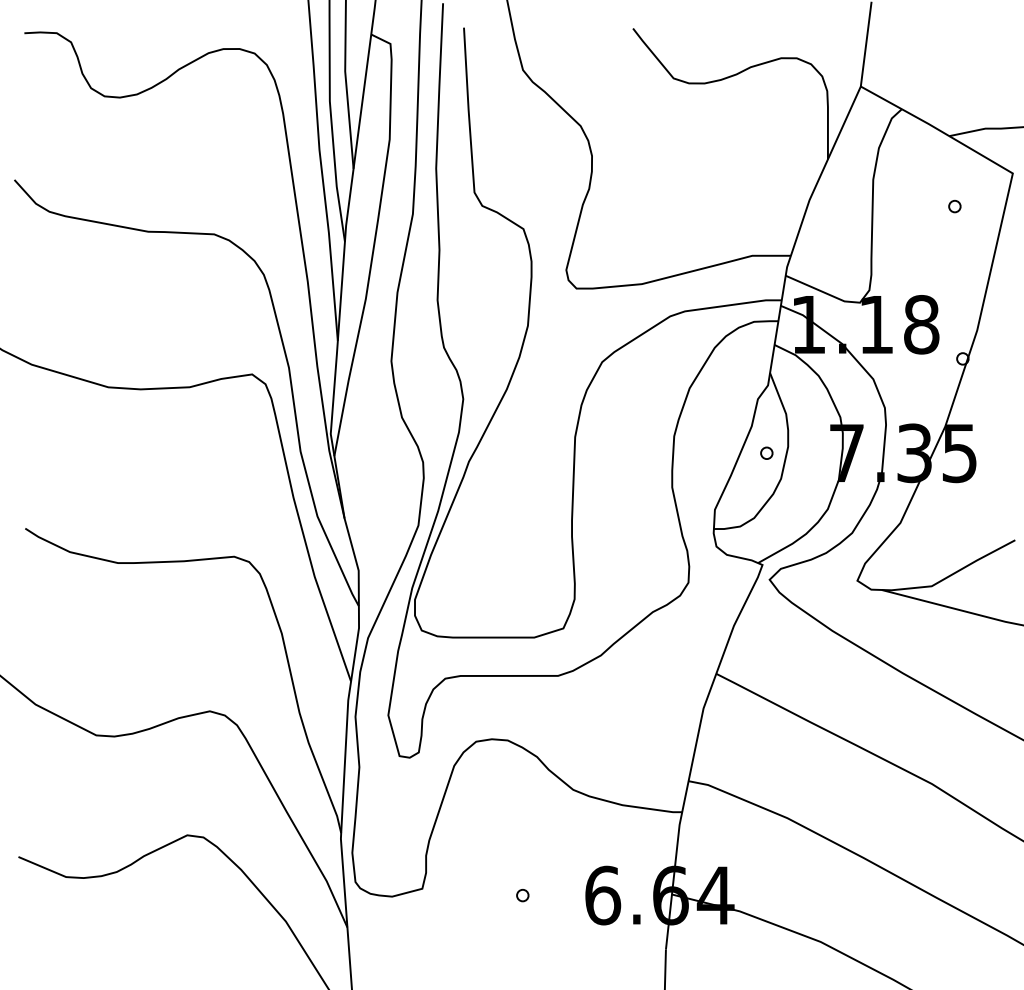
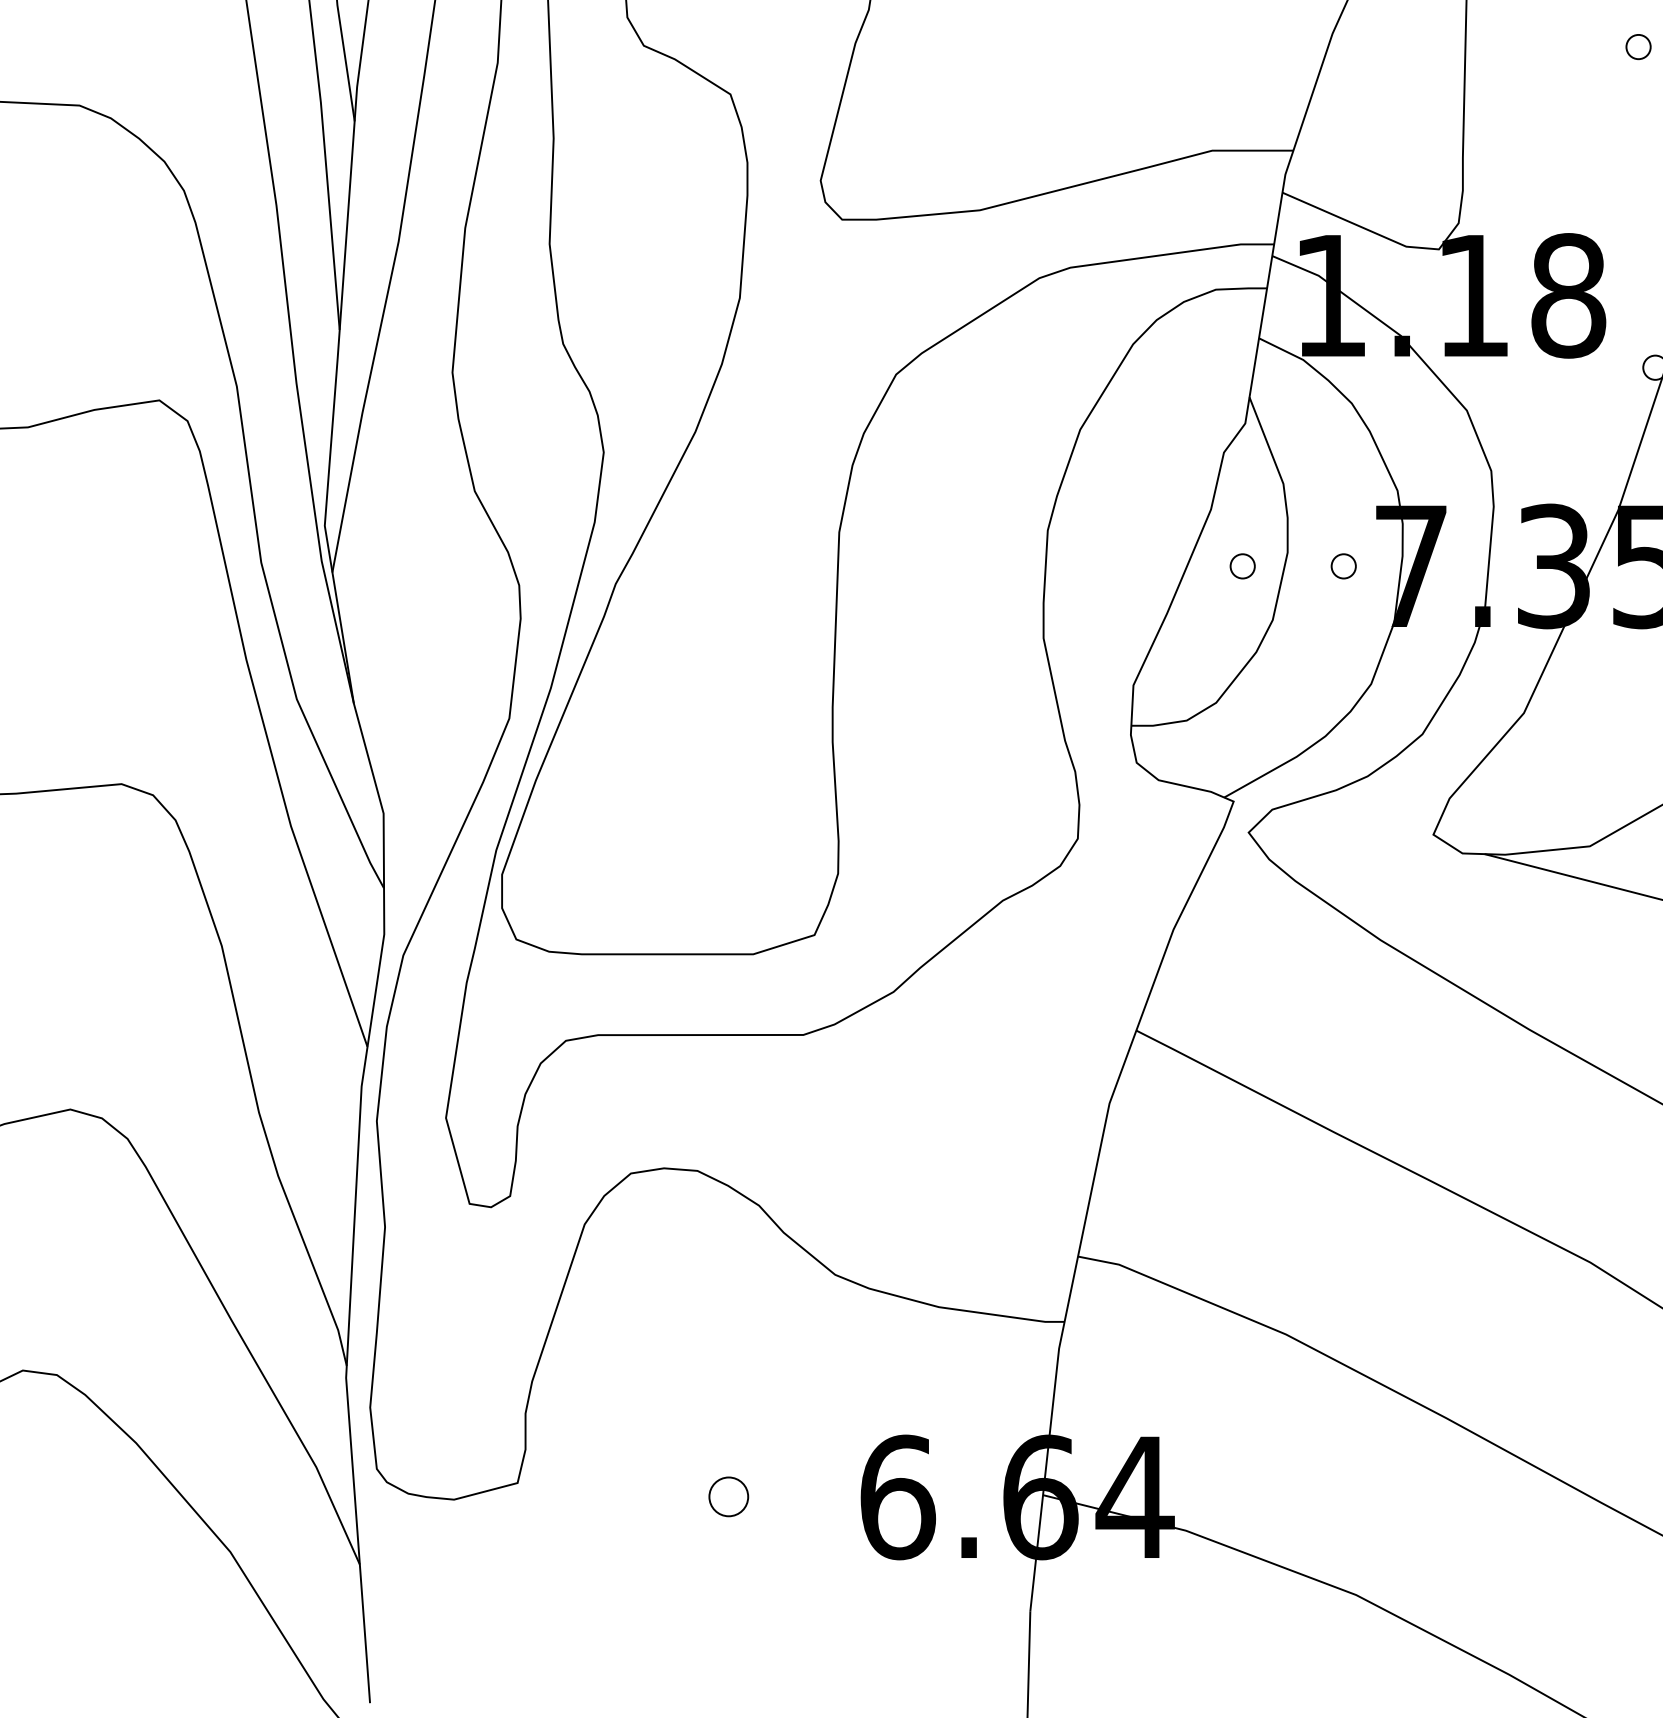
part: (814, 452) -> (1343, 564), added
part: (522, 895) -> (728, 1497), size x1.6

